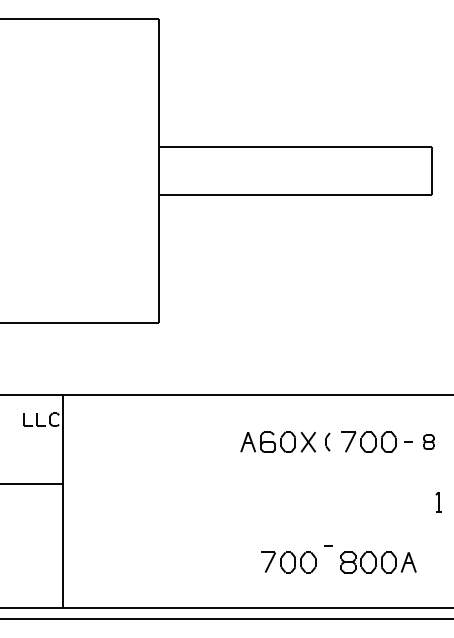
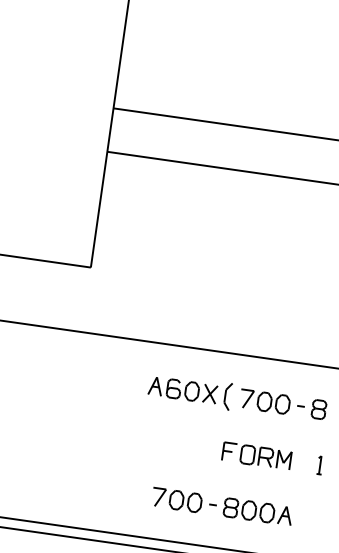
part: (327, 441) -> (227, 395), size x1.67
part: (428, 441) -> (318, 408), size x1.43
part: (368, 501) -> (256, 455), added
curve: (328, 545) -> (213, 504), moved

